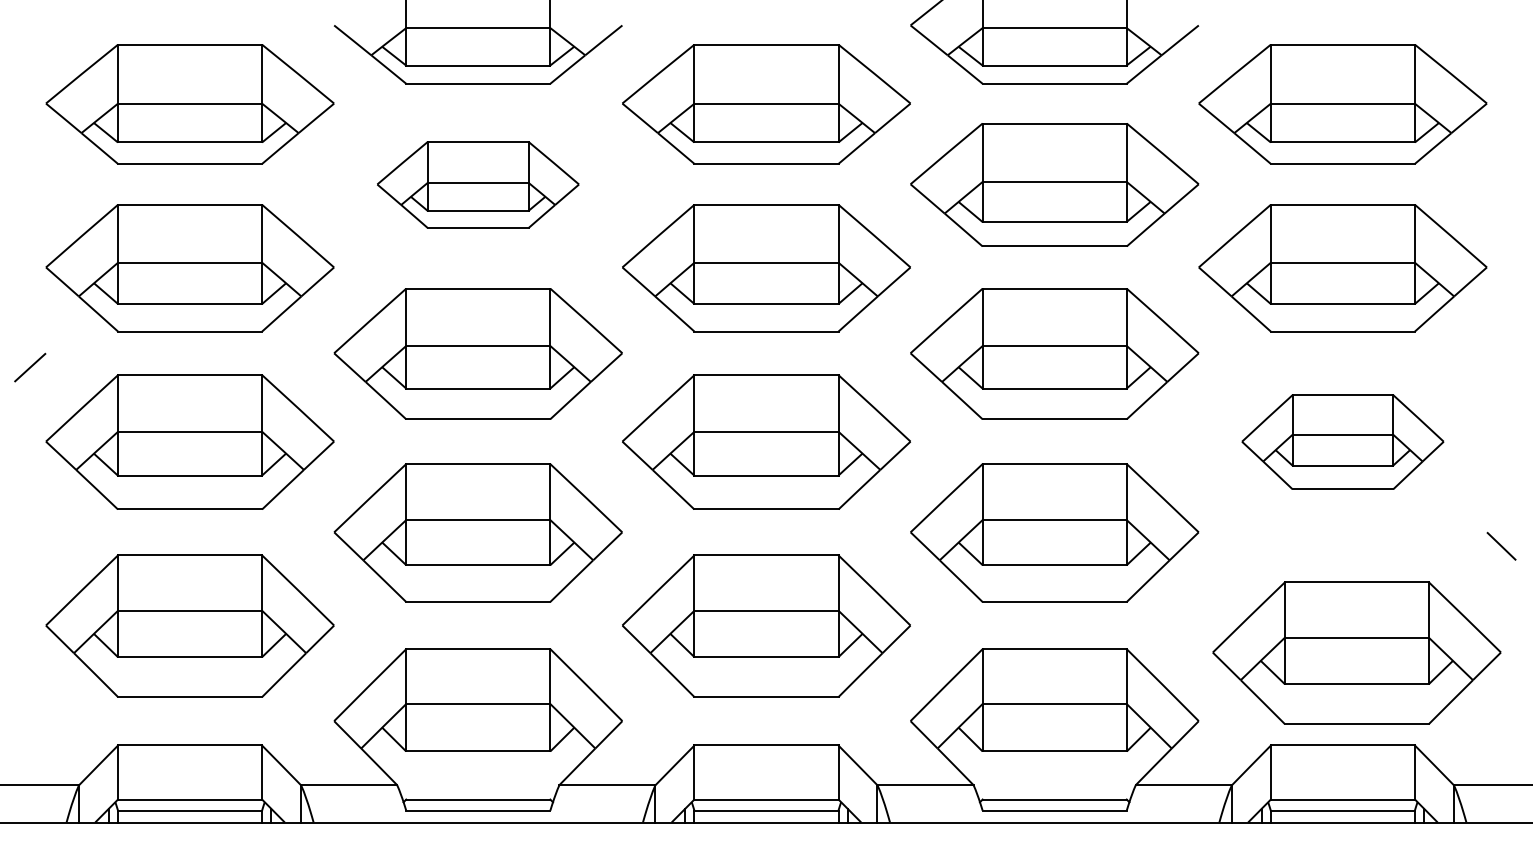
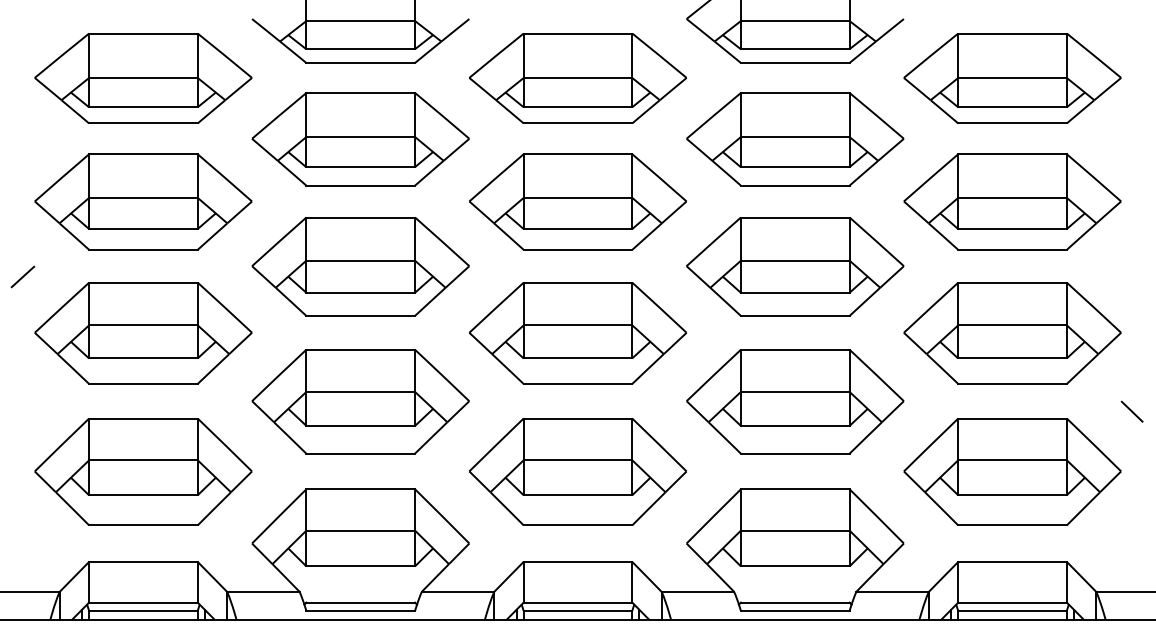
part: (477, 184) -> (360, 138), size x1.43
part: (1342, 441) -> (1012, 332), size x1.43
part: (1356, 652) -> (1012, 471), moved

